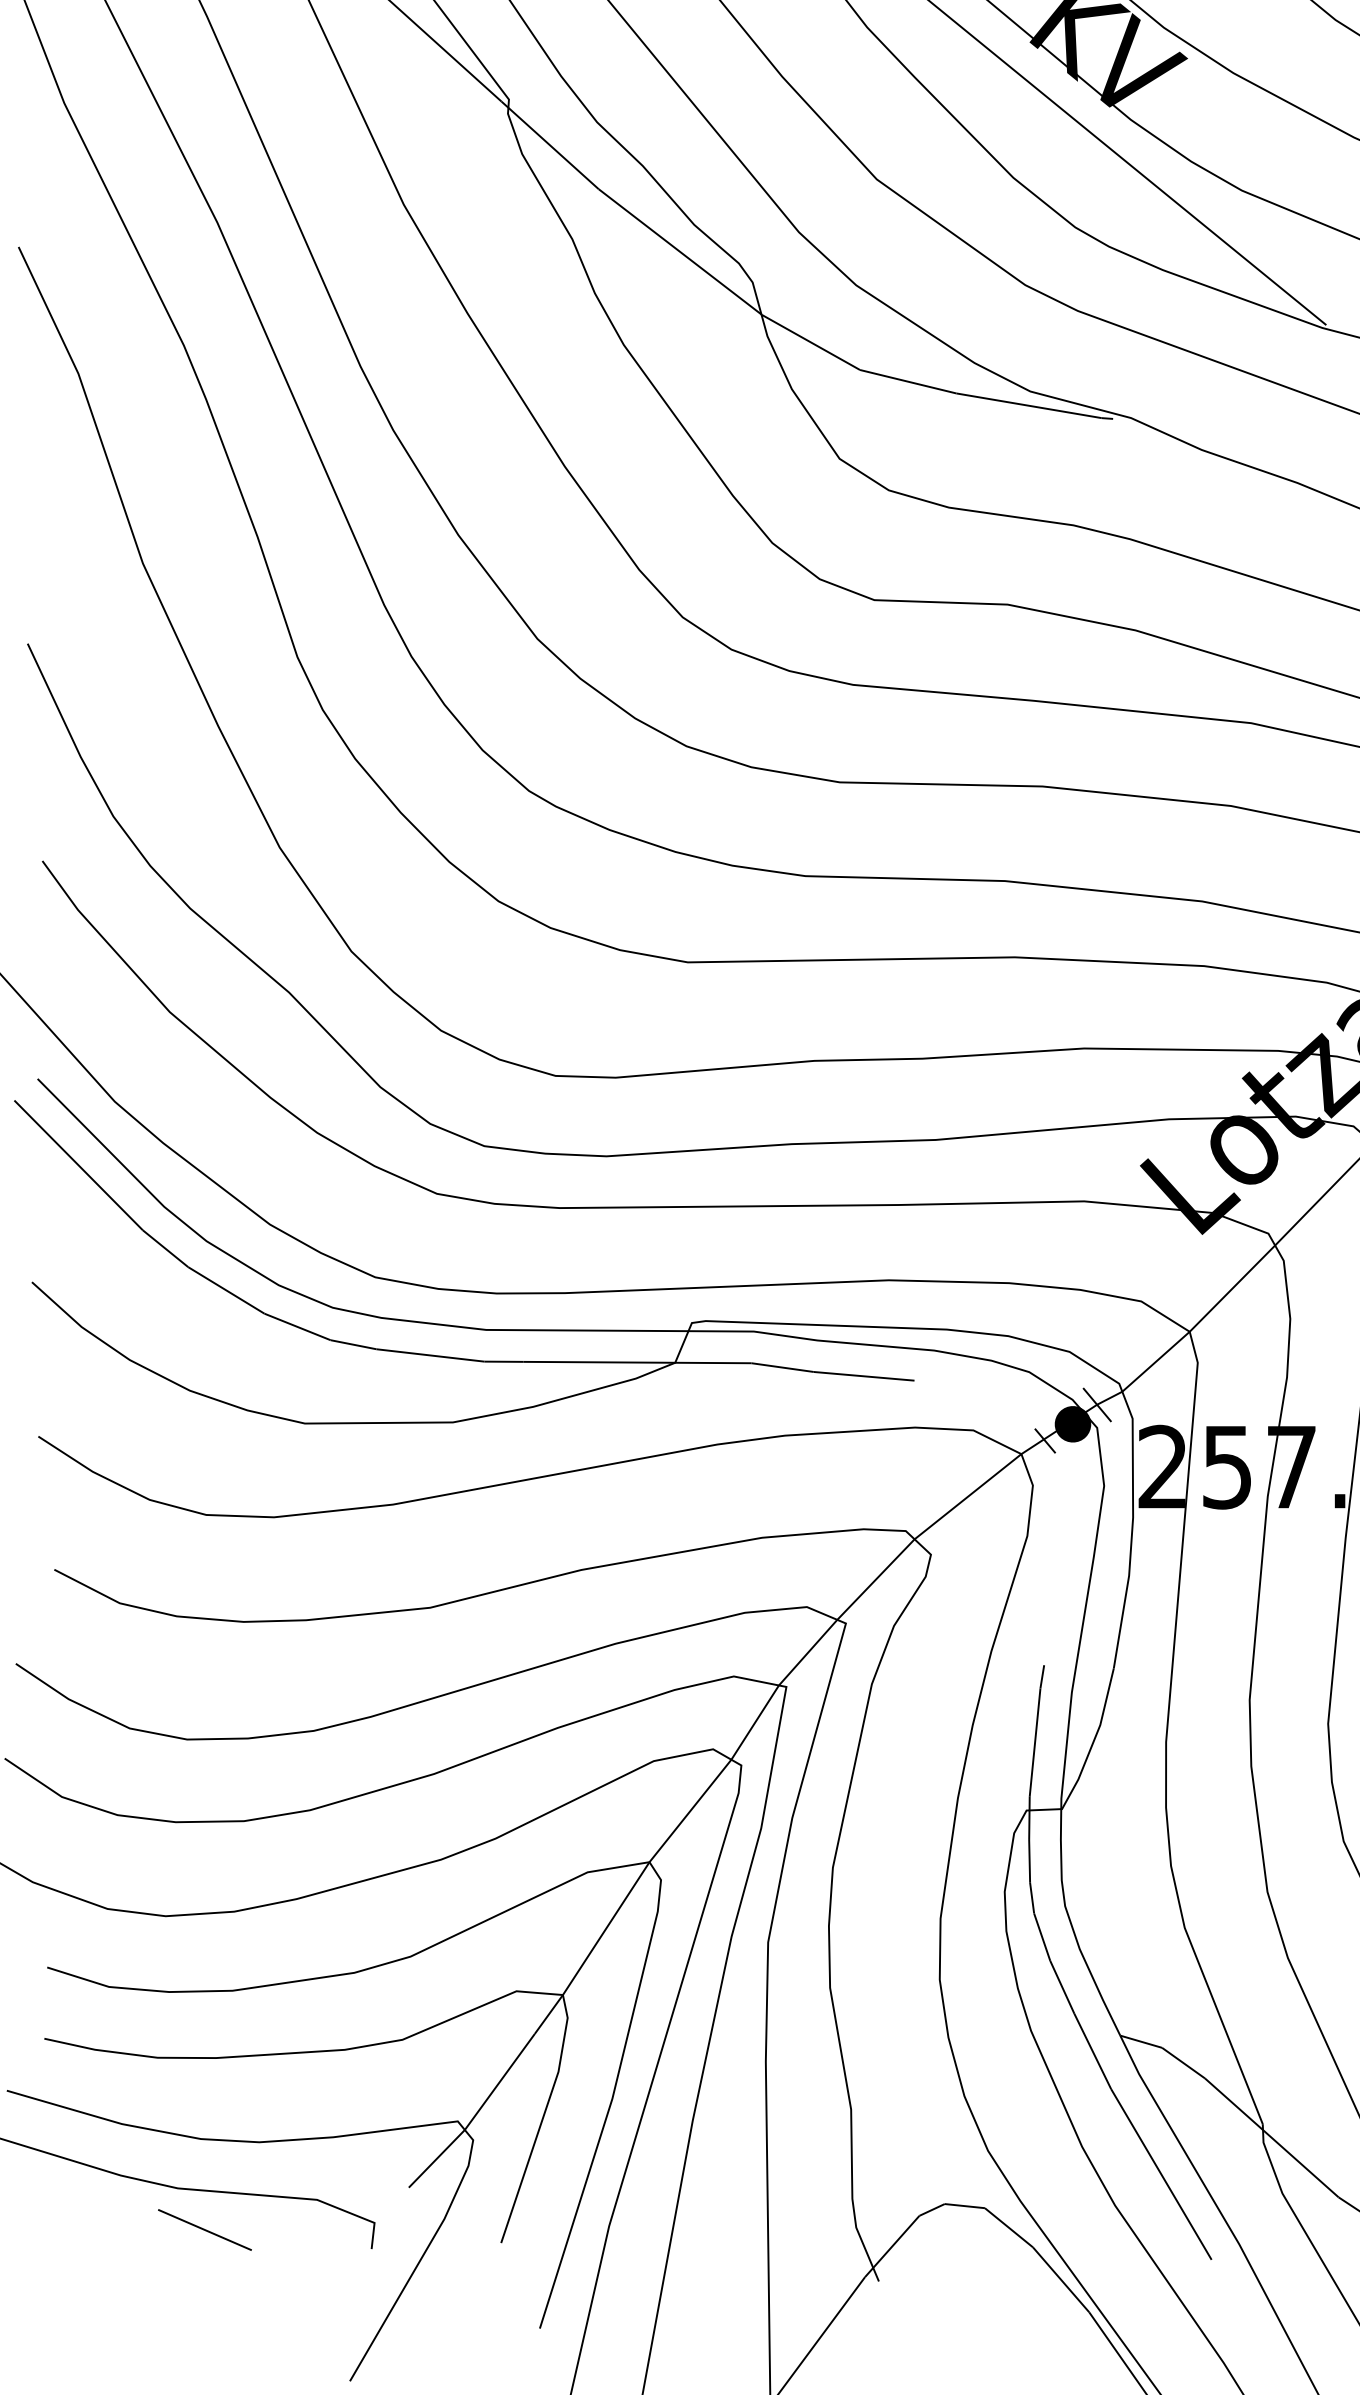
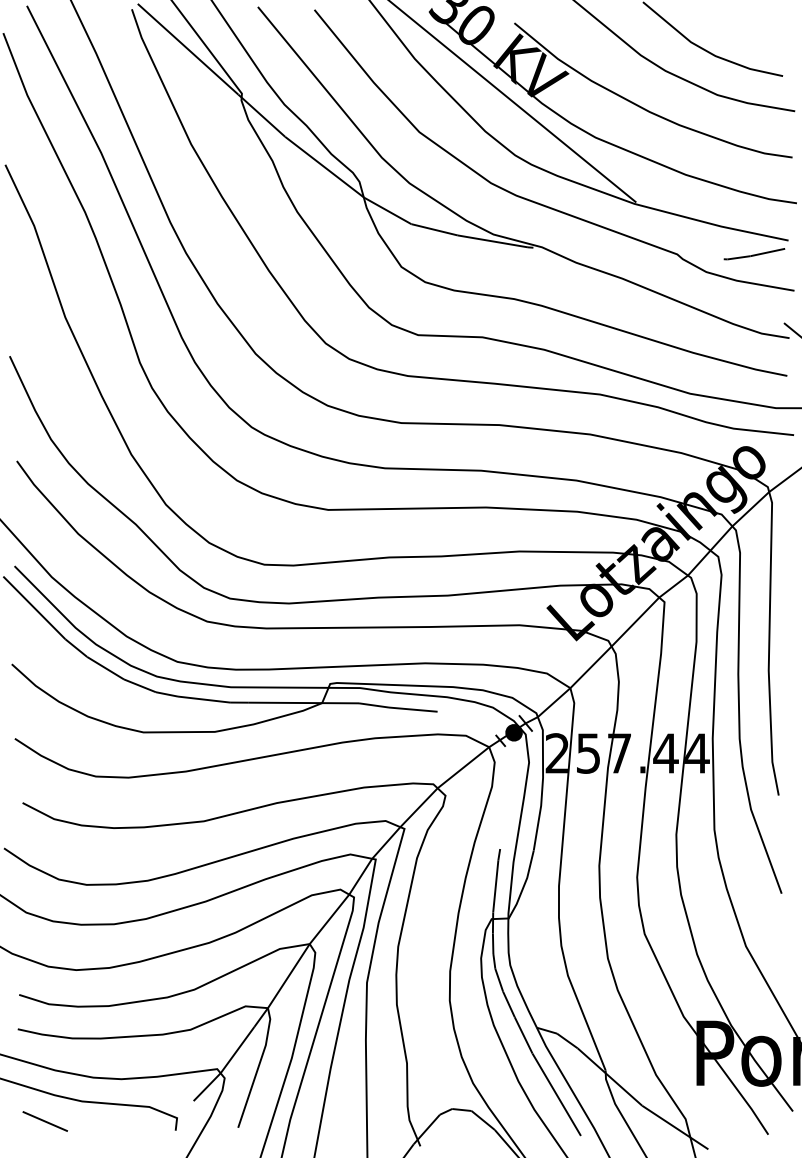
line: (203, 2229) -> (44, 1121), moved

